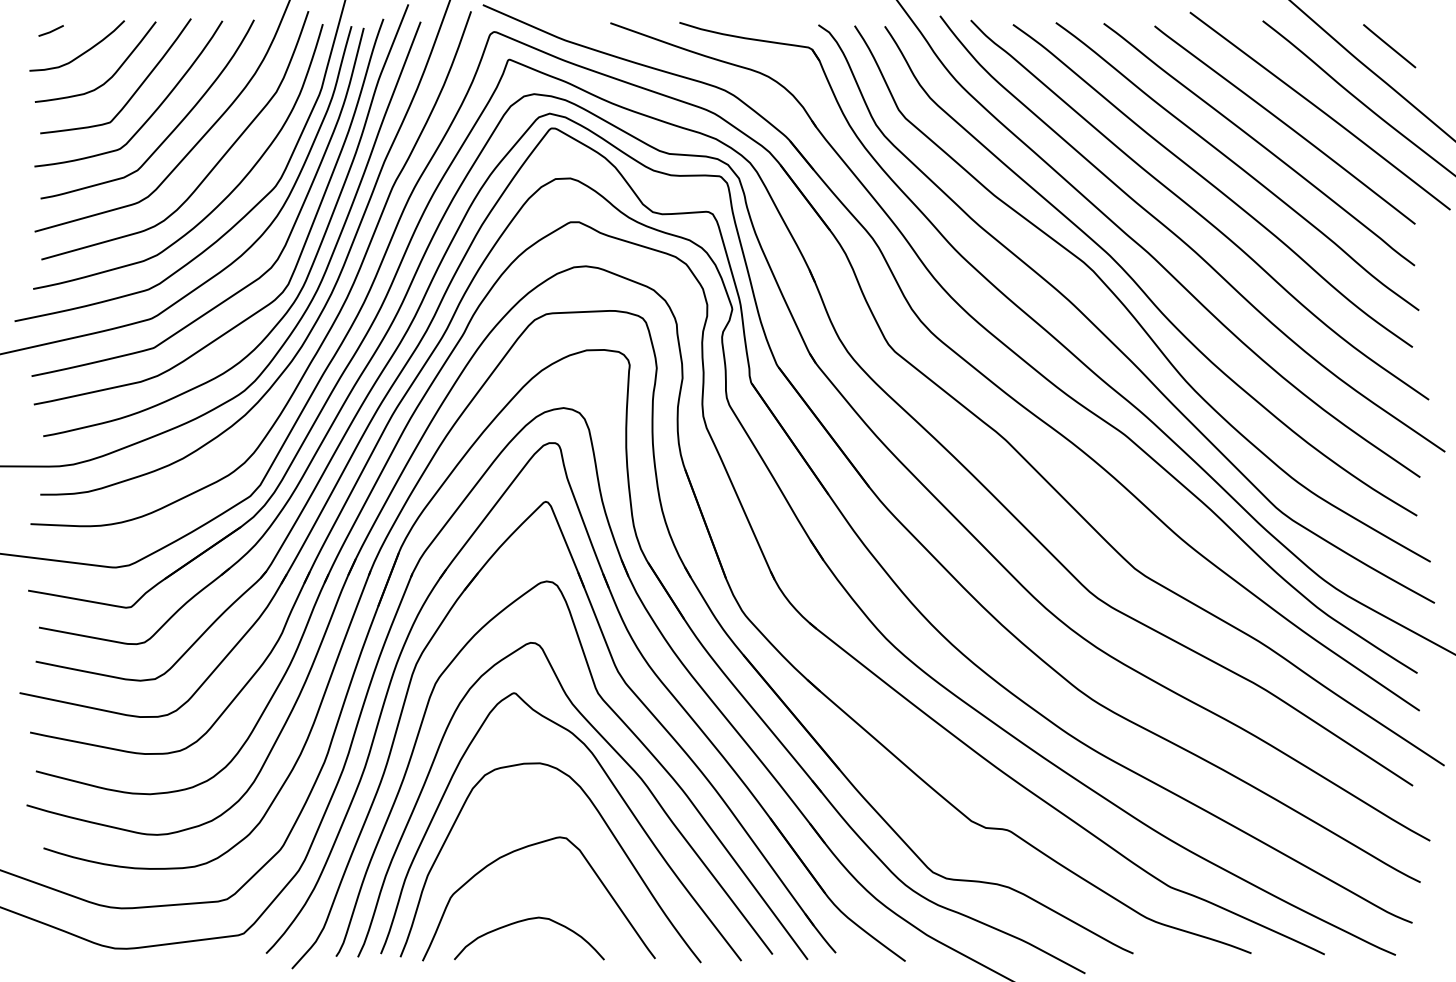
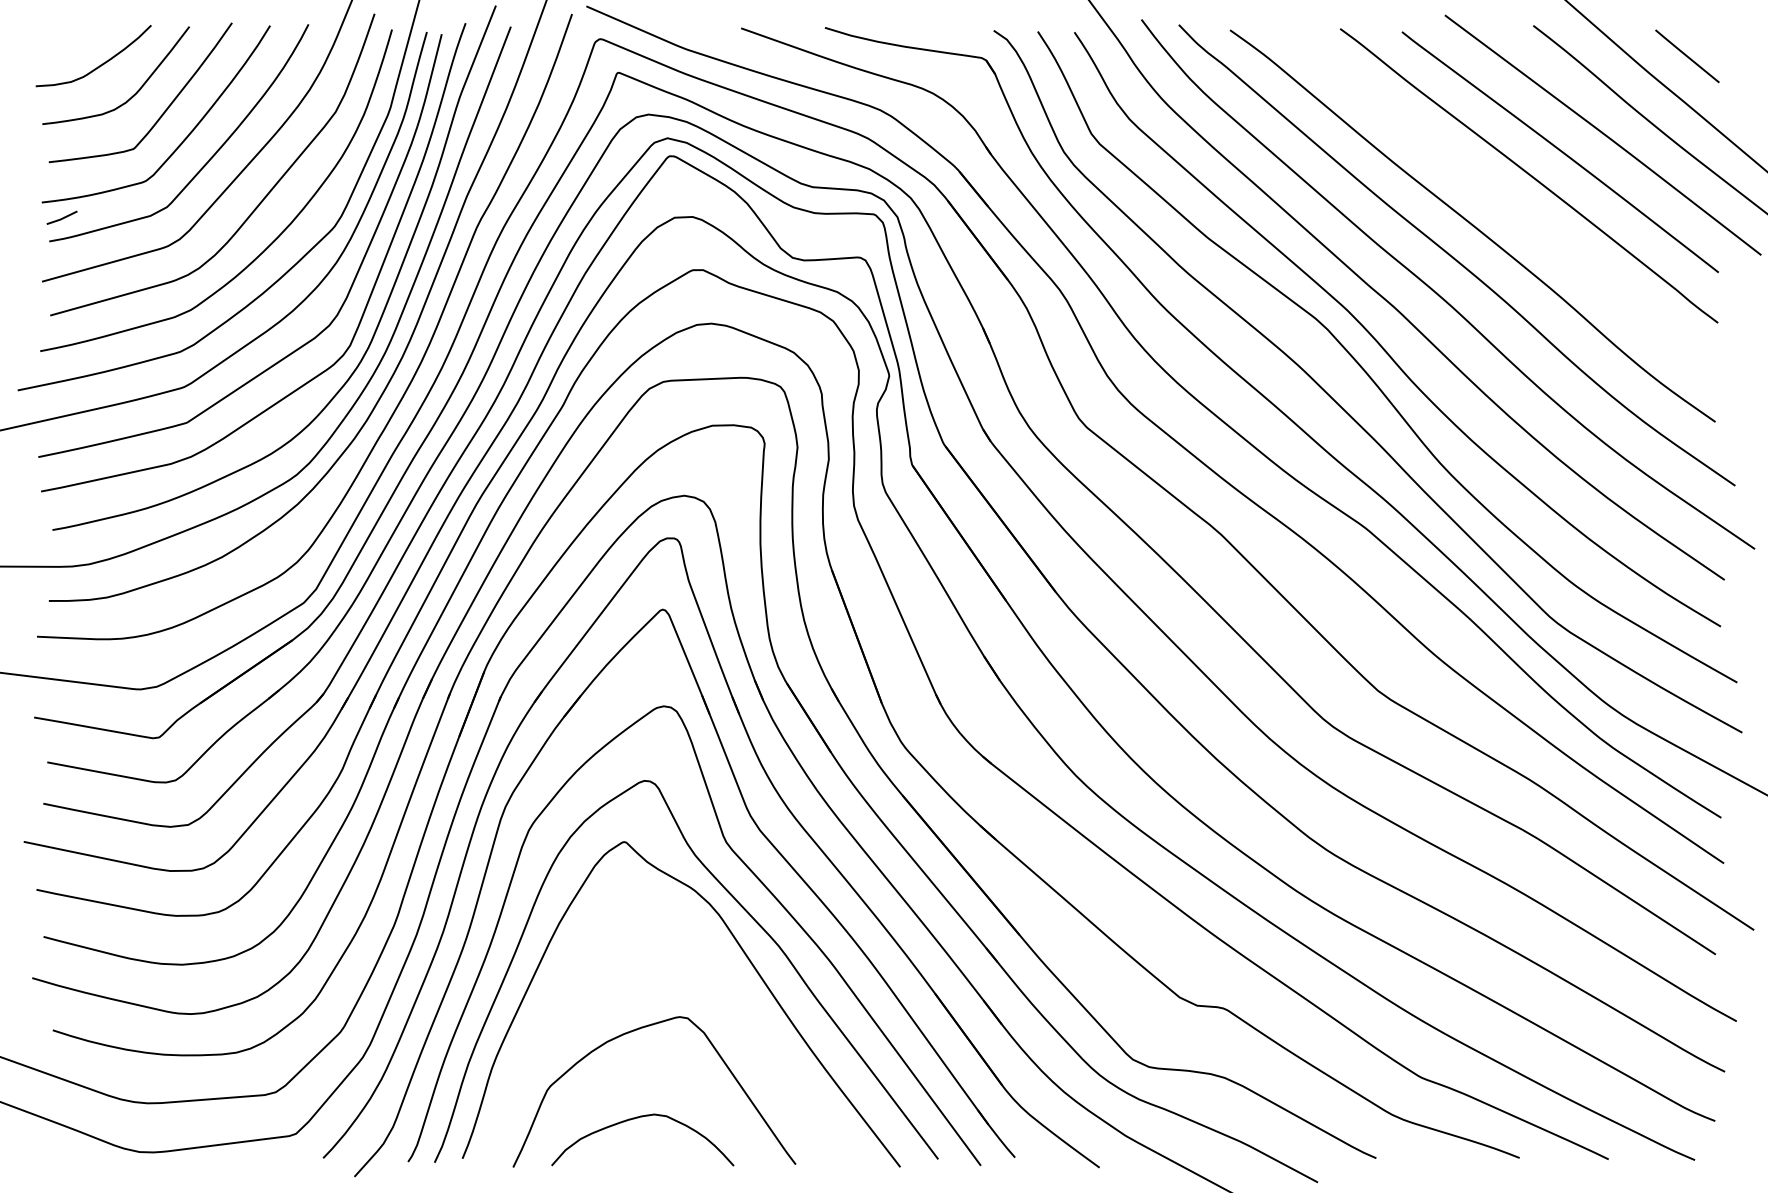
line: (51, 30) -> (62, 217), moved
curve: (1237, 166) -> (1502, 202), removed
curve: (606, 826) -> (736, 1003), removed

